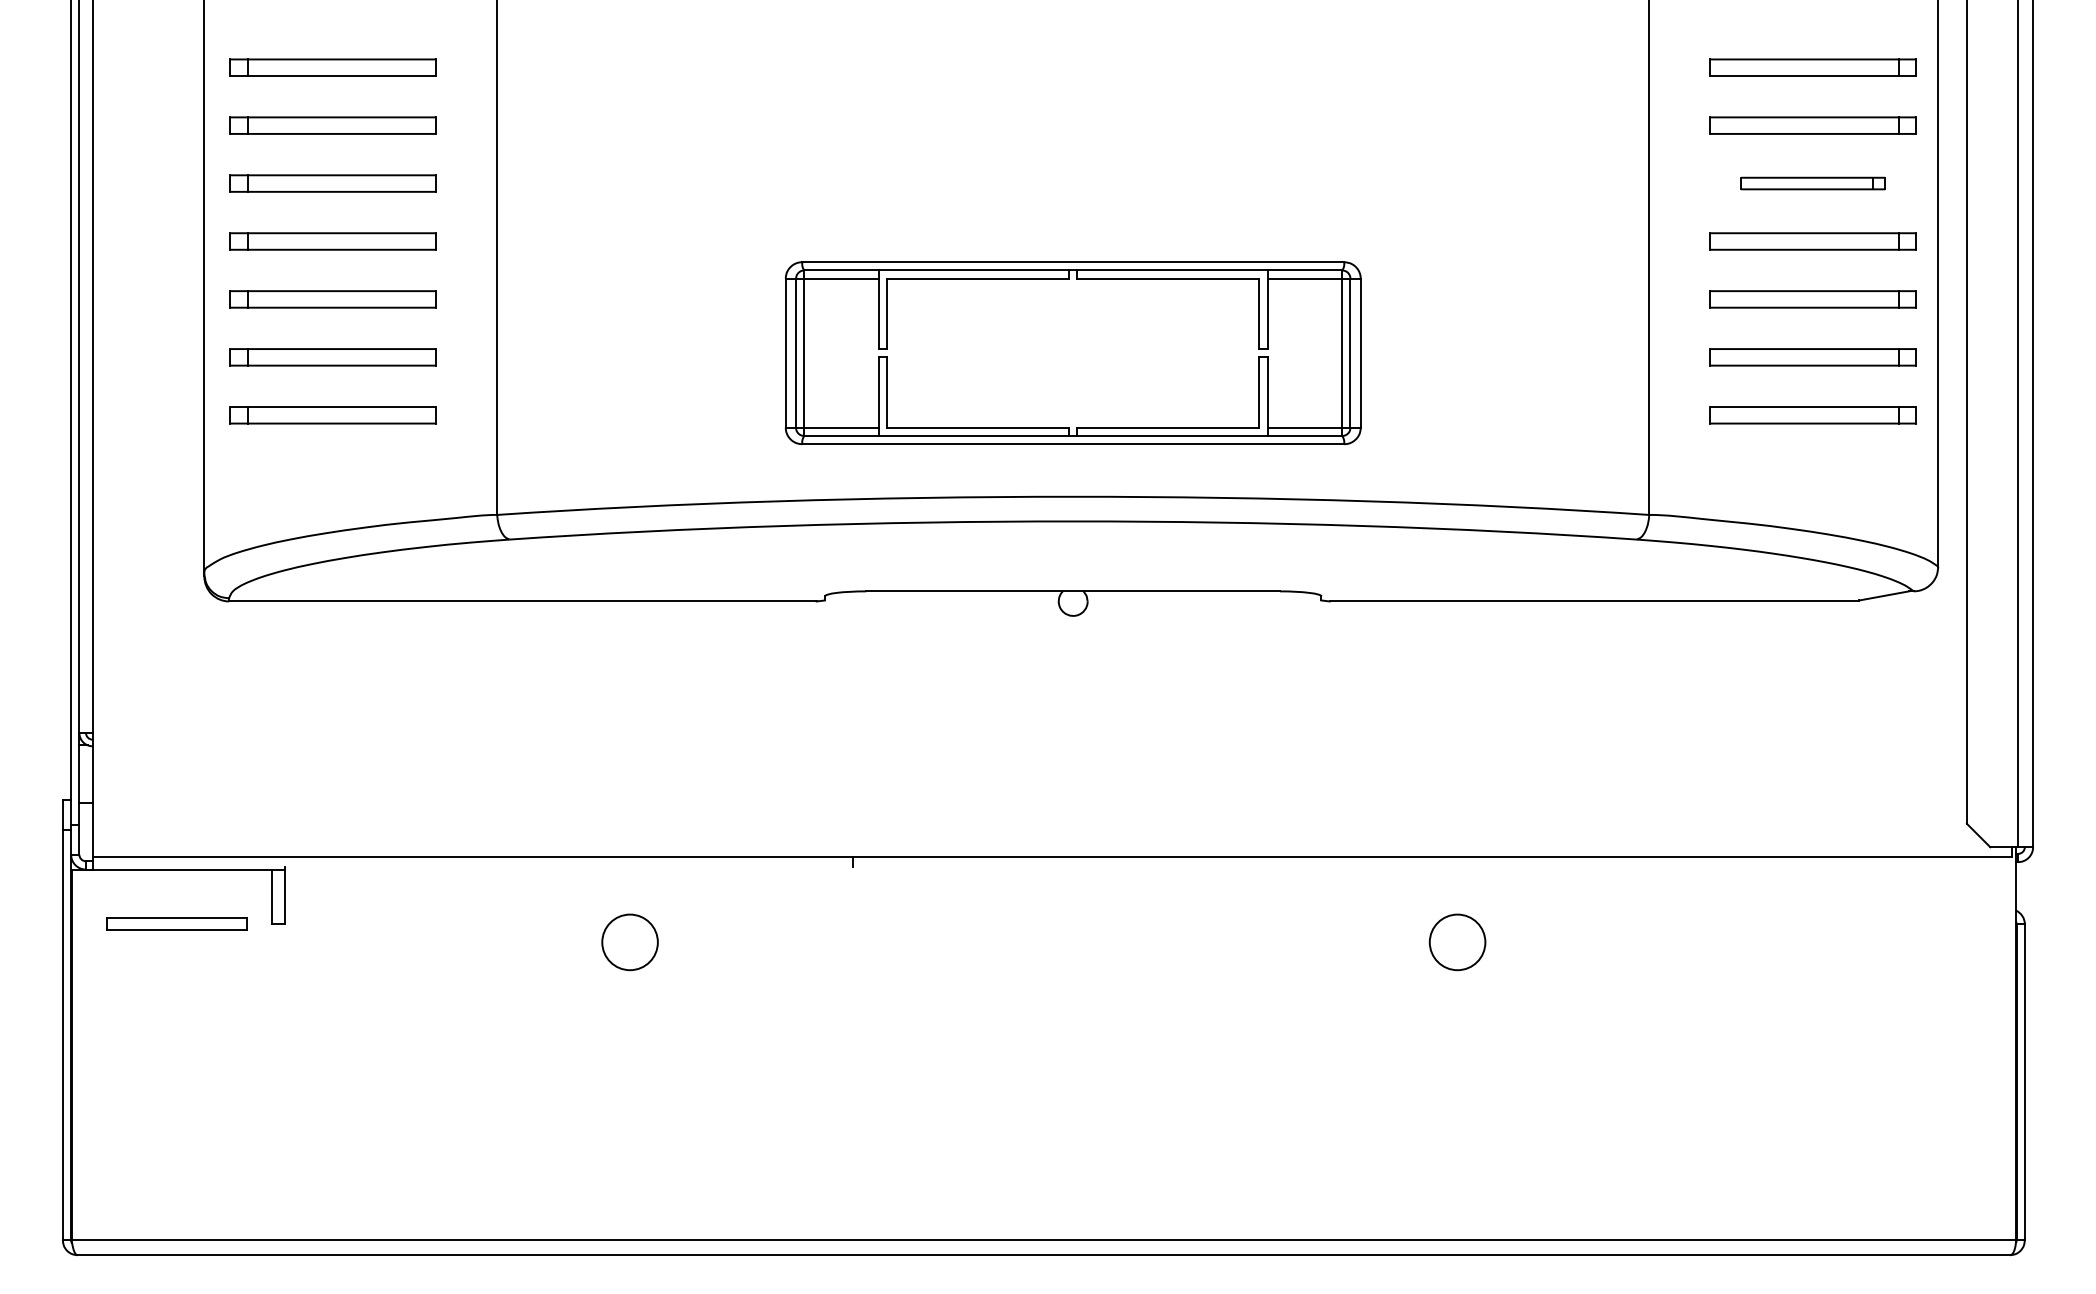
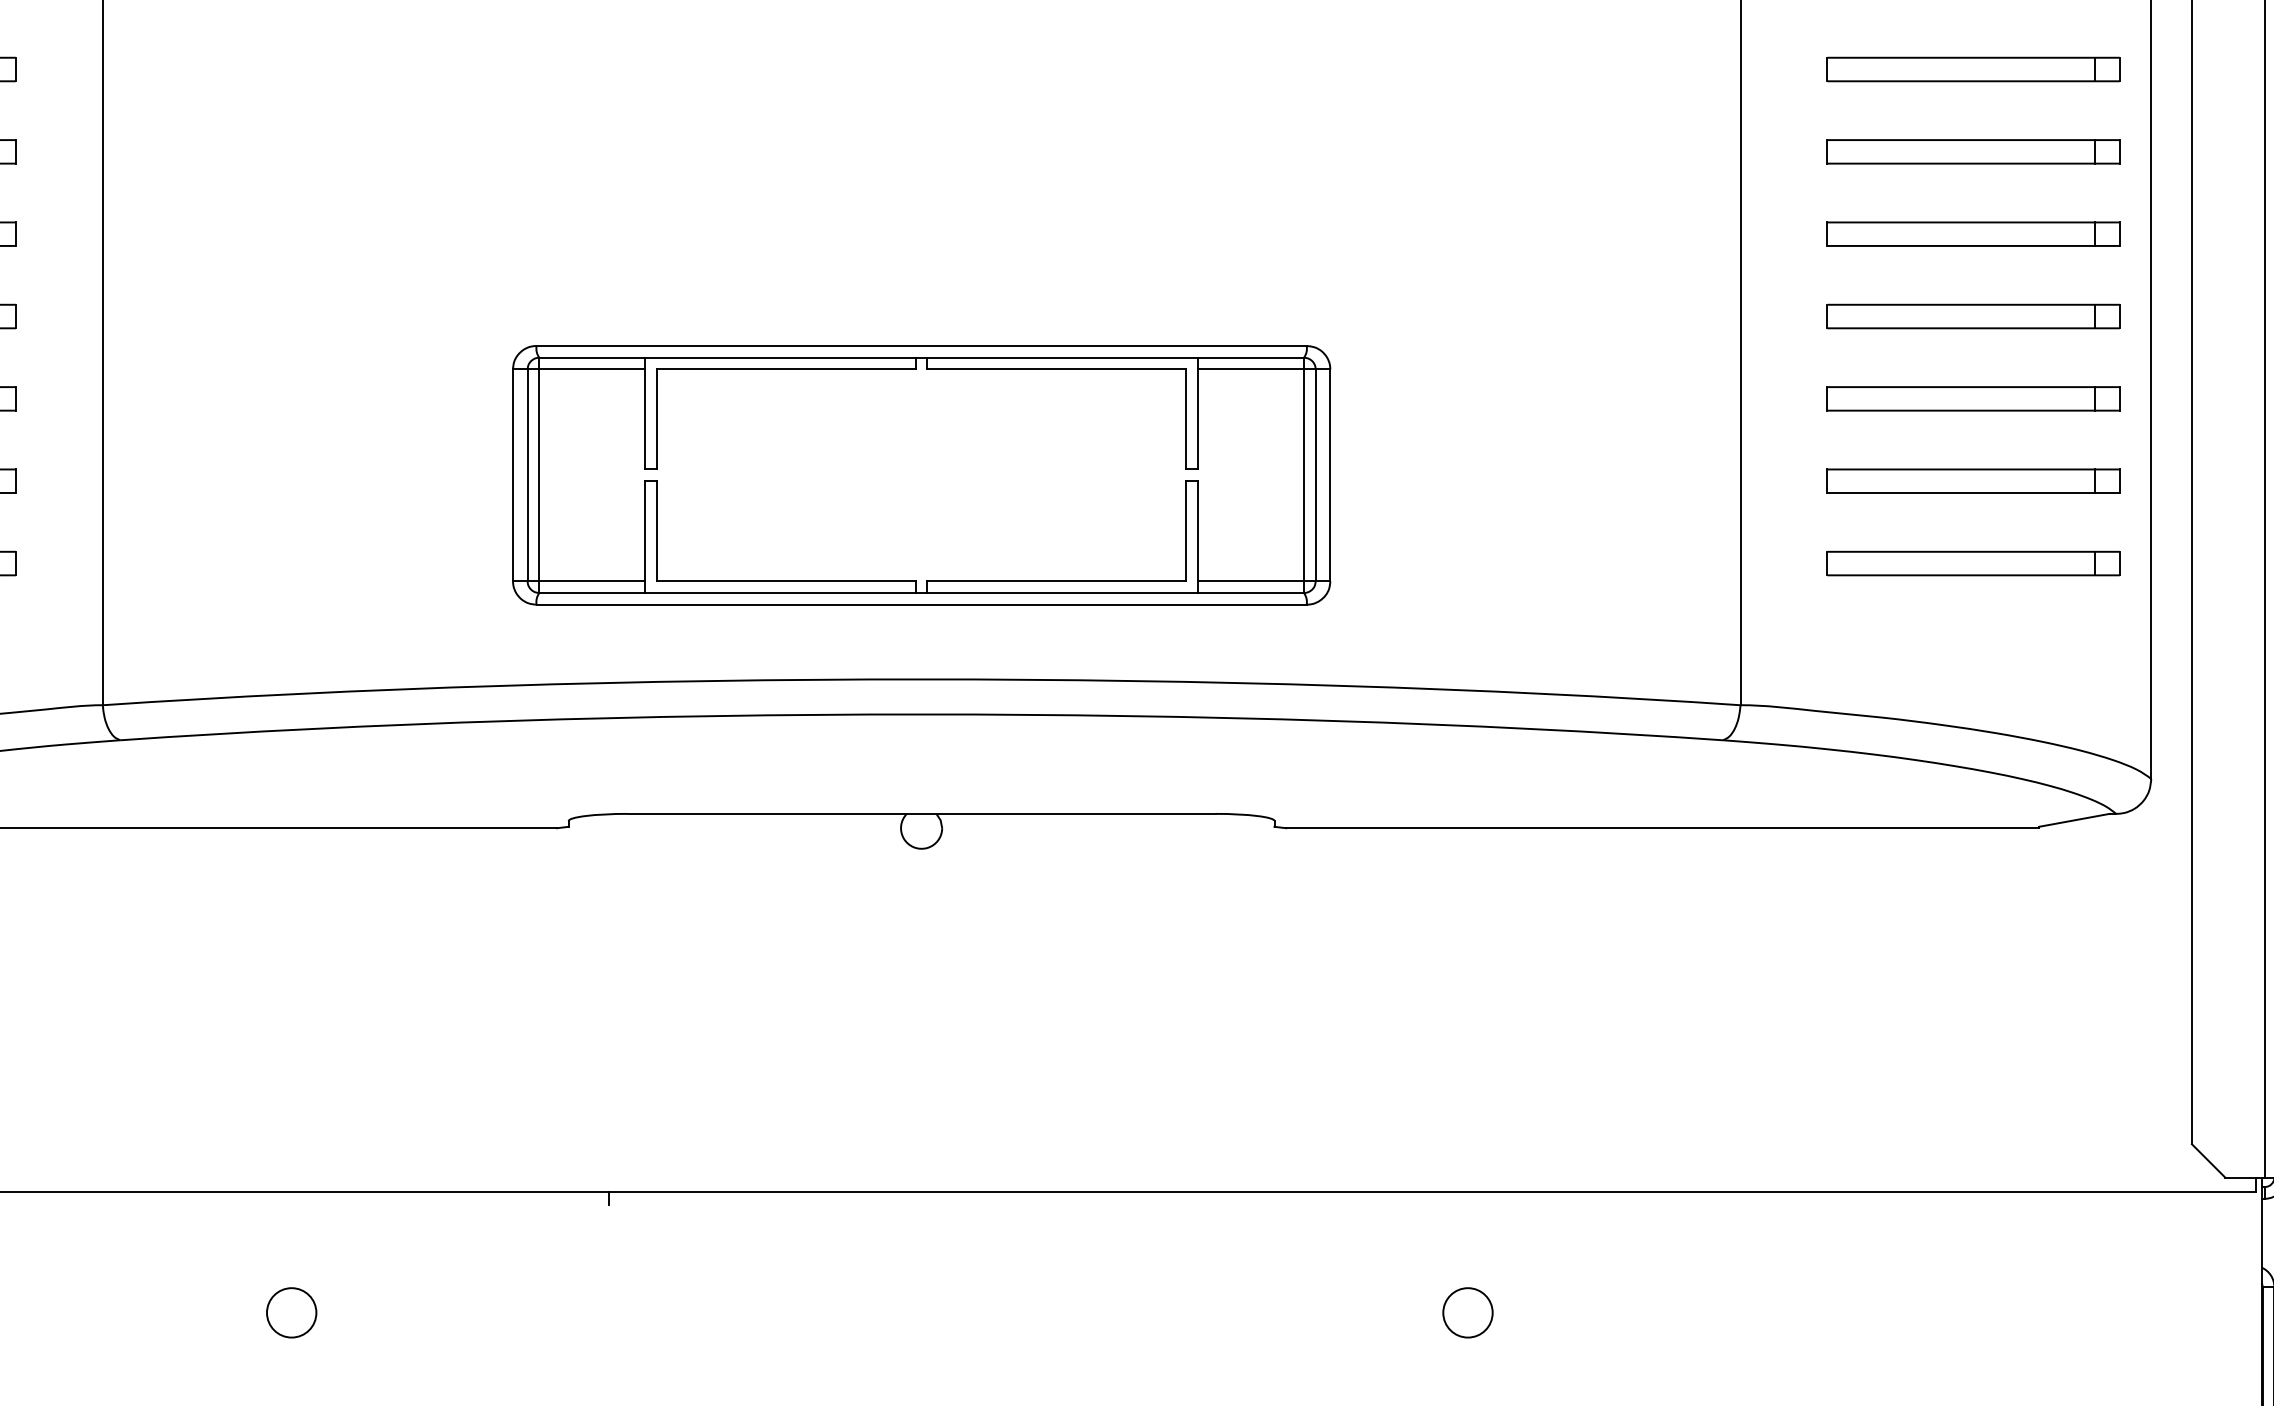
part: (1812, 183) -> (1972, 234), size x1.43
circle: (629, 942) -> (290, 1313), size x0.62
circle: (1457, 942) -> (1467, 1313), size x0.62

